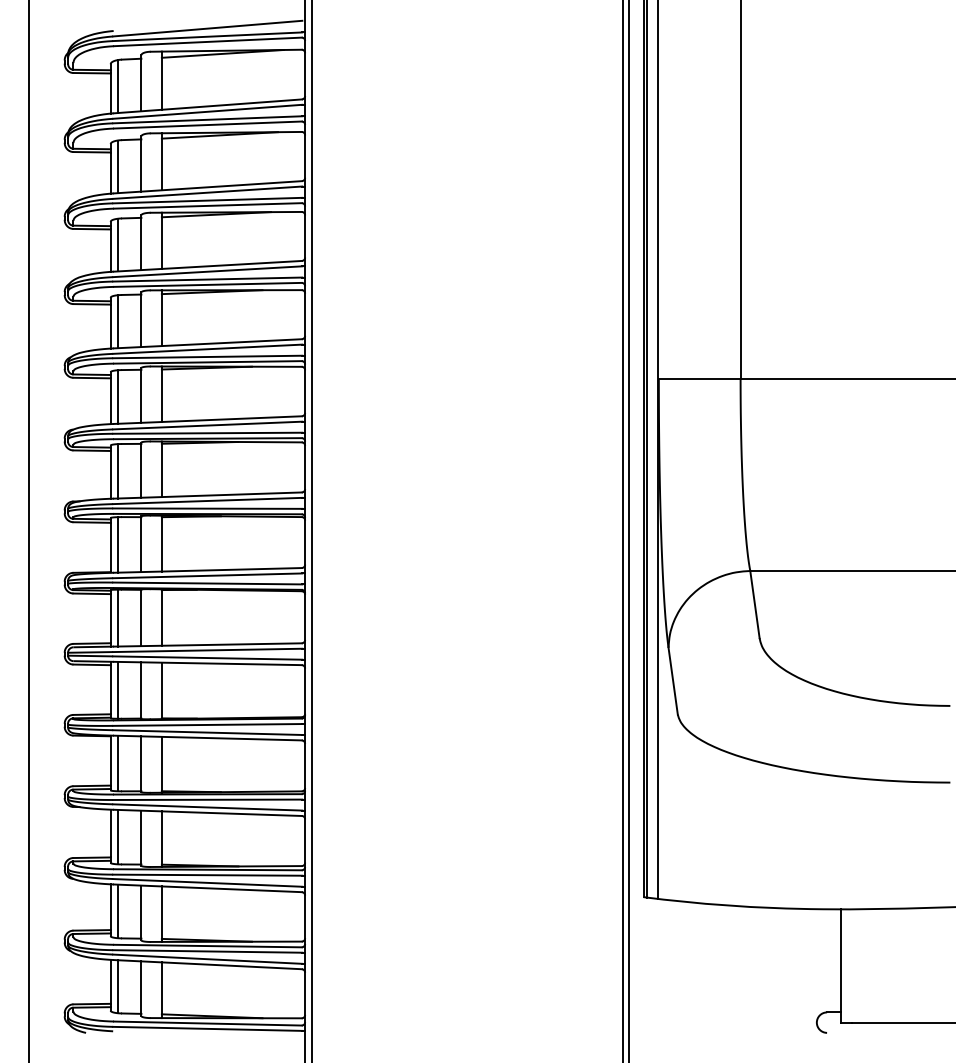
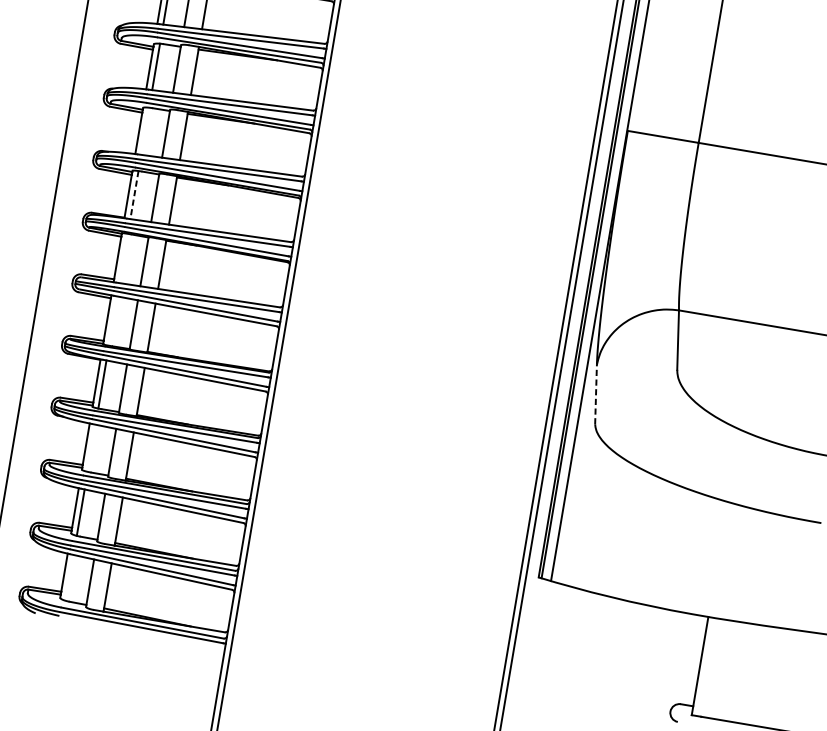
line: (117, 471) -> (145, 131), removed
line: (117, 544) -> (134, 194), solid -> dashed
line: (117, 617) -> (123, 257), removed
line: (673, 681) -> (596, 394), solid -> dashed
line: (117, 689) -> (113, 320), removed
line: (117, 836) -> (91, 447), removed
line: (117, 986) -> (69, 577), removed

